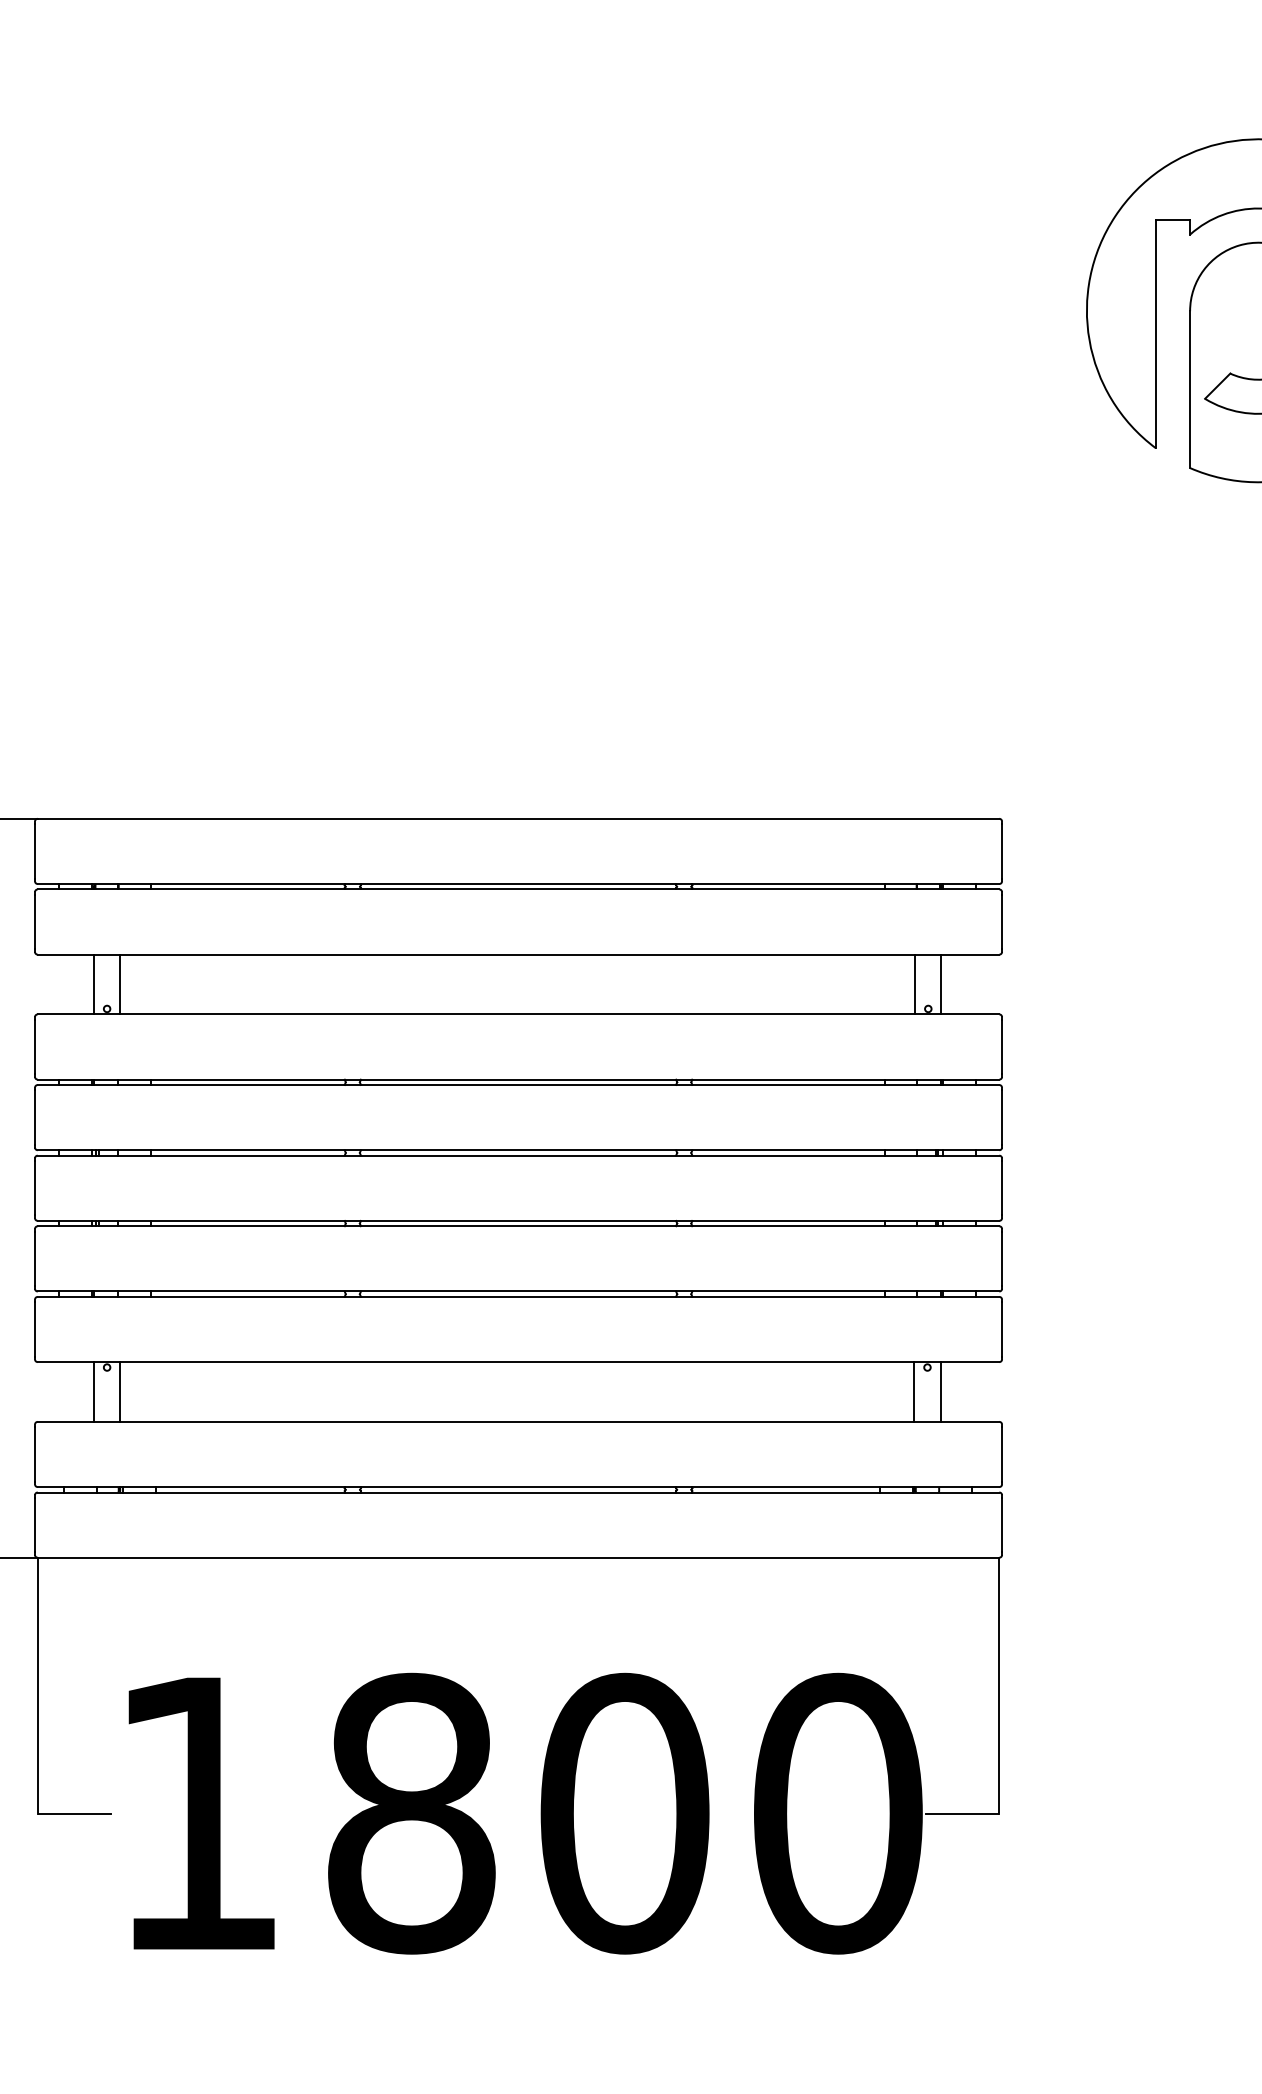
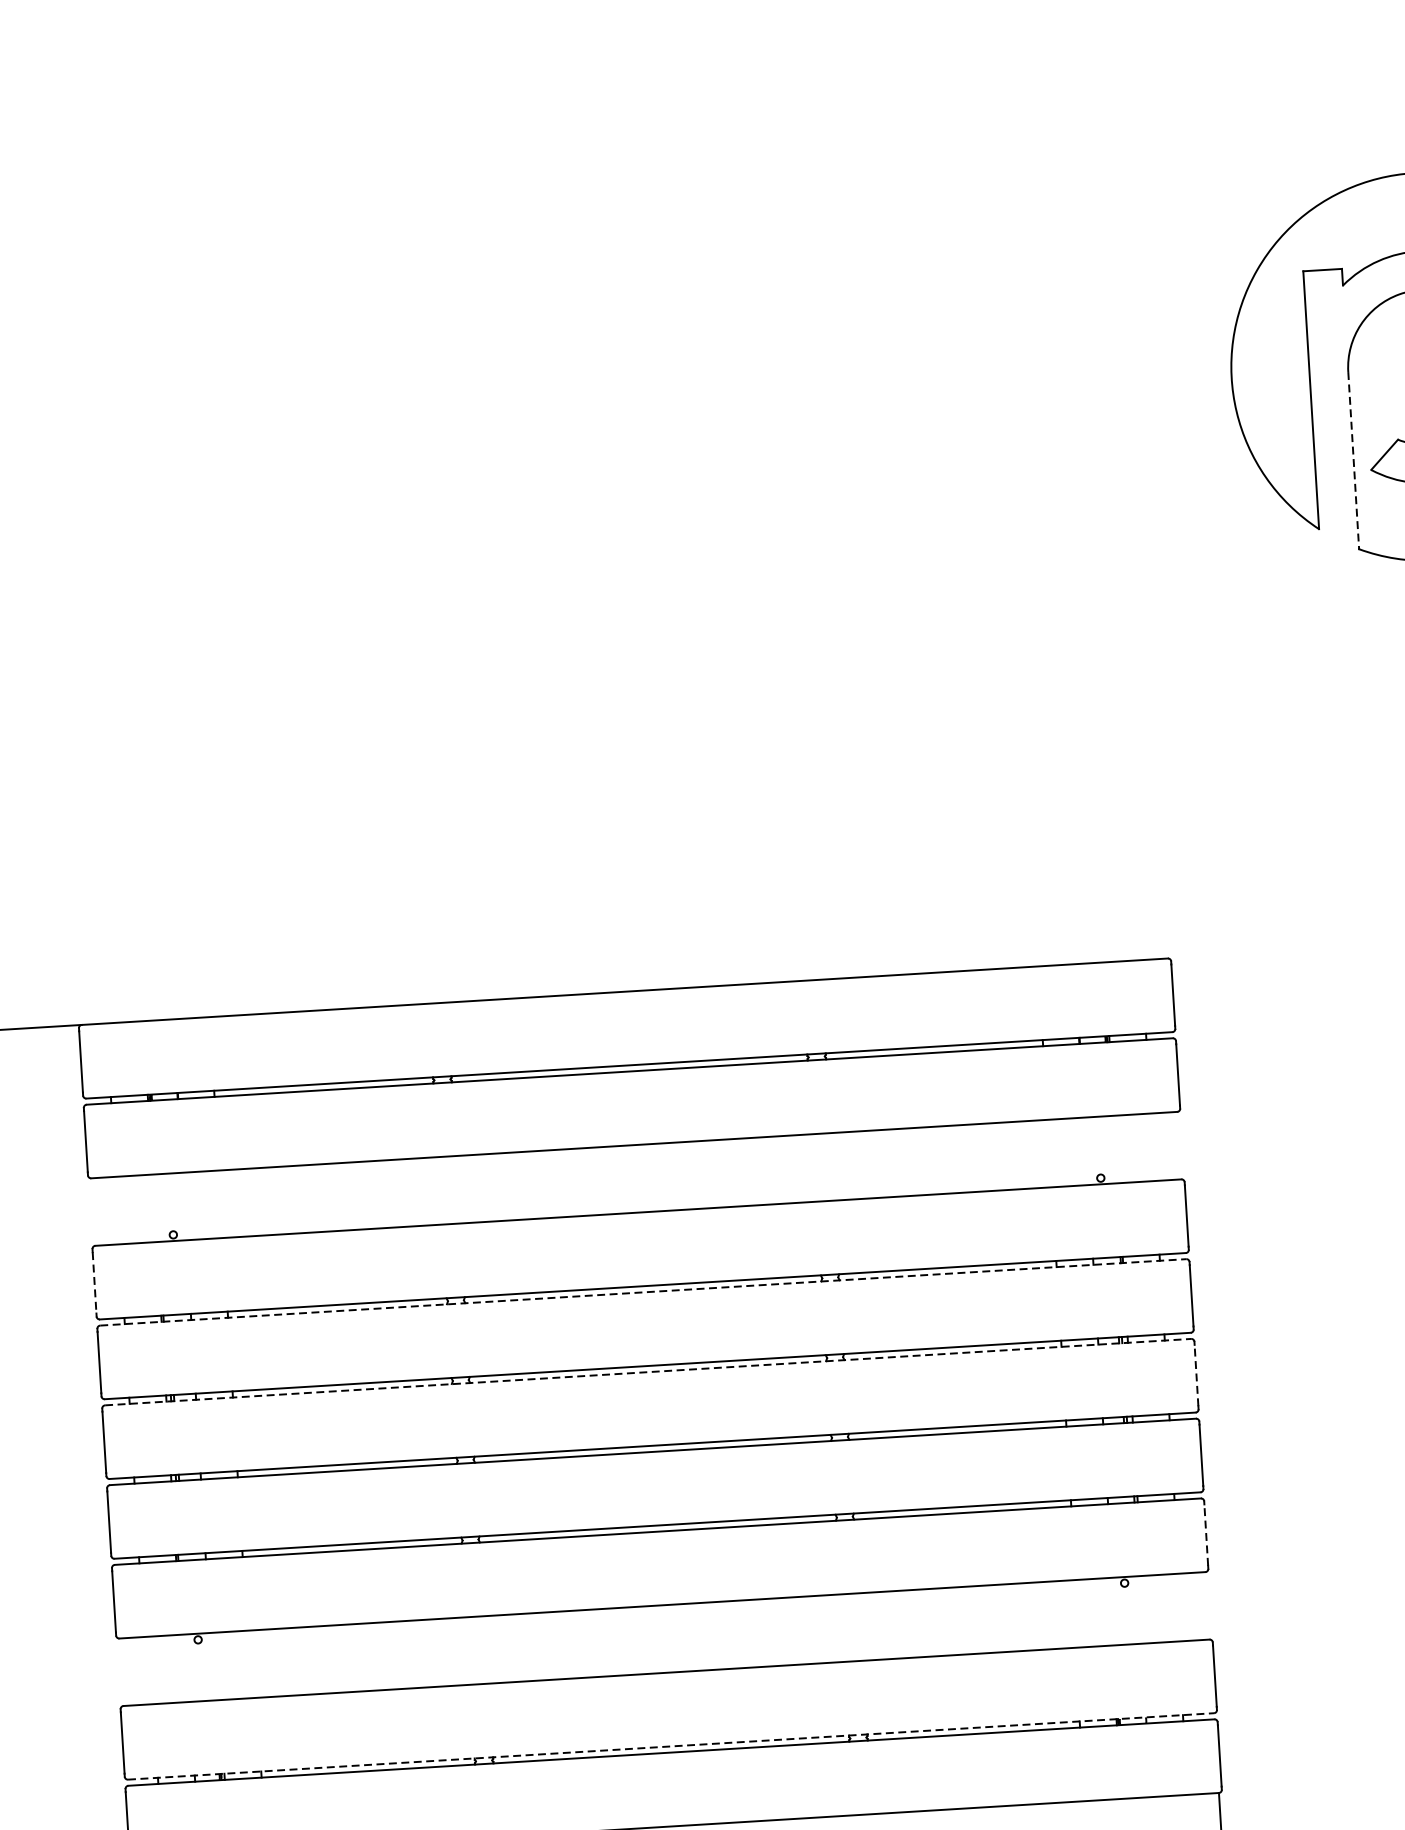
line: (1190, 390) -> (1354, 461), solid -> dashed
line: (93, 984) -> (156, 1208), removed
line: (120, 984) -> (186, 1206), removed
line: (915, 984) -> (1084, 1151), removed
line: (941, 984) -> (1114, 1149), removed
line: (35, 1047) -> (95, 1283), solid -> dashed
line: (518, 1085) -> (643, 1292), solid -> dashed
line: (518, 1155) -> (648, 1371), solid -> dashed
line: (1002, 1187) -> (1196, 1374), solid -> dashed
line: (1002, 1329) -> (1206, 1535), solid -> dashed
line: (93, 1391) -> (184, 1667), removed
line: (120, 1391) -> (214, 1665), removed
line: (914, 1391) -> (1111, 1611), removed
line: (940, 1391) -> (1141, 1609), removed
line: (518, 1487) -> (671, 1746), solid -> dashed

